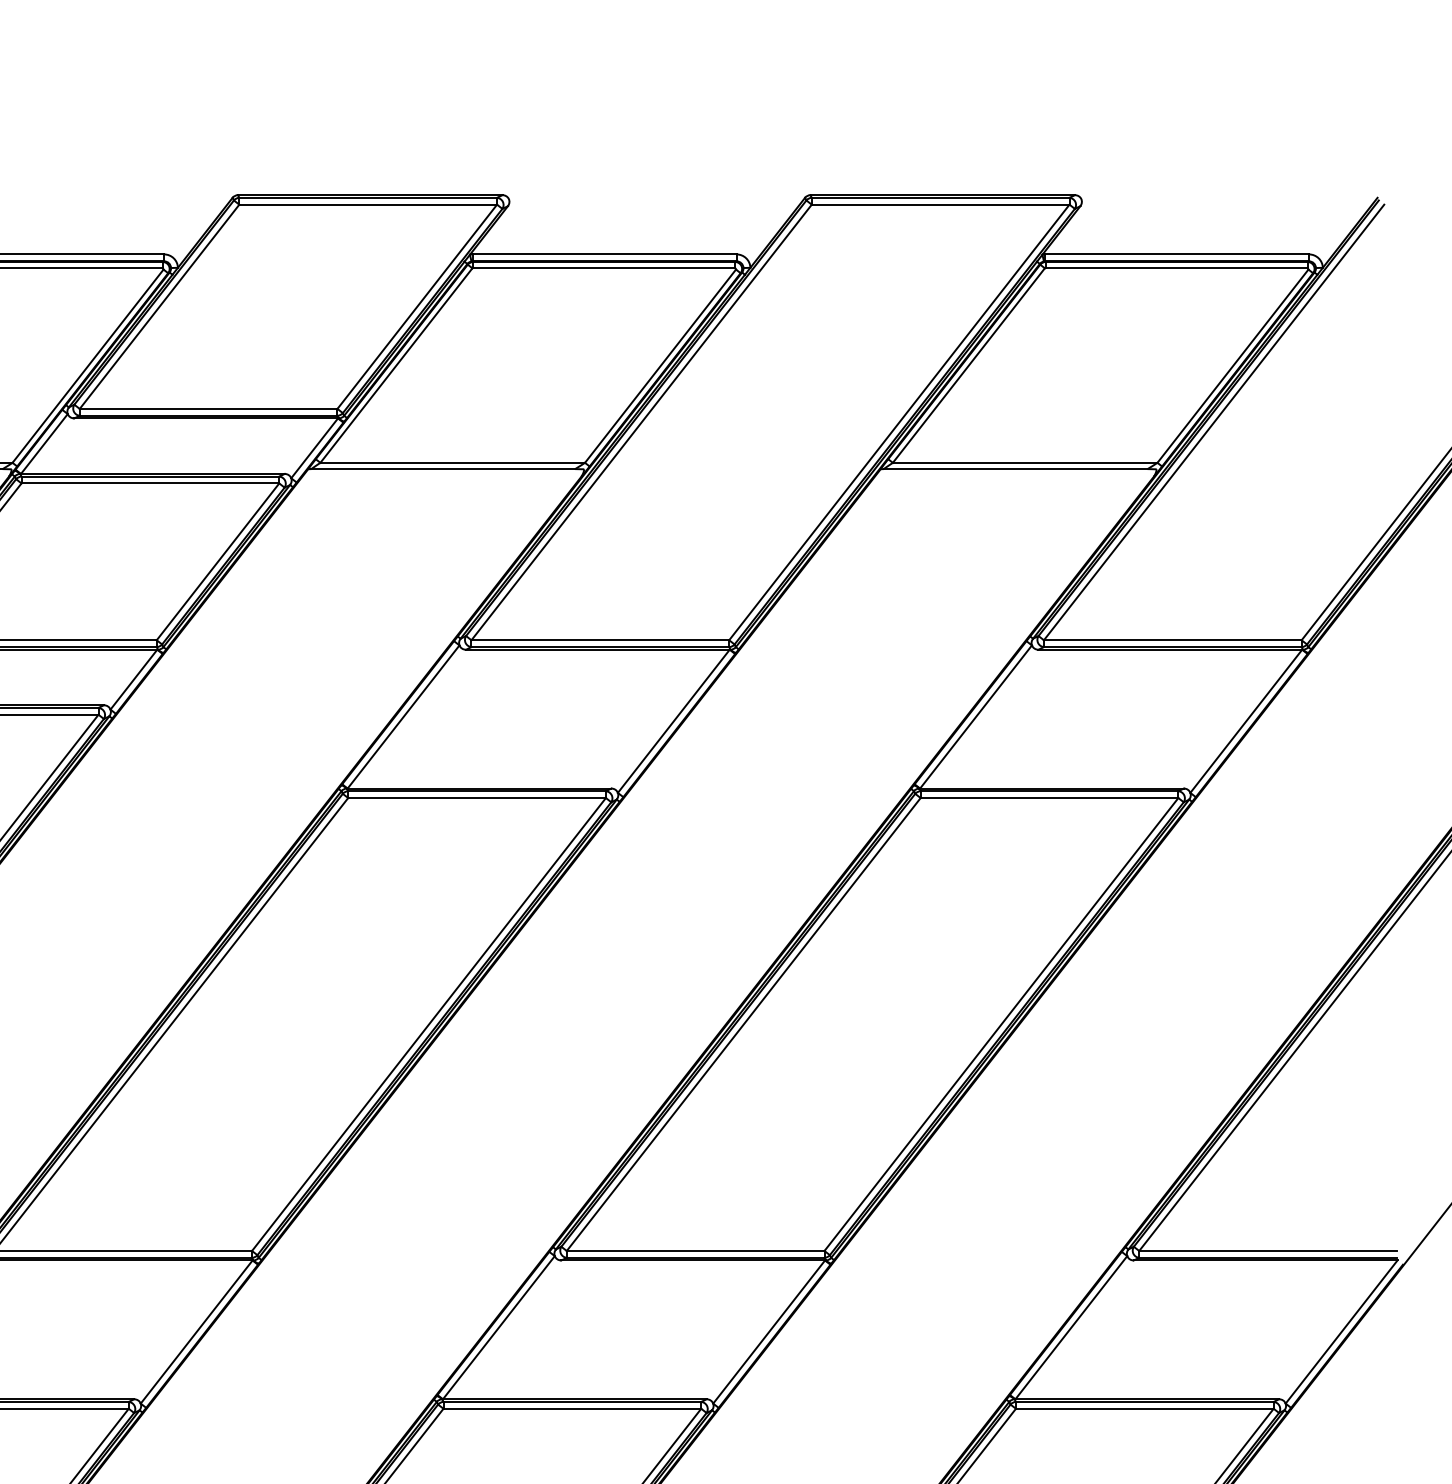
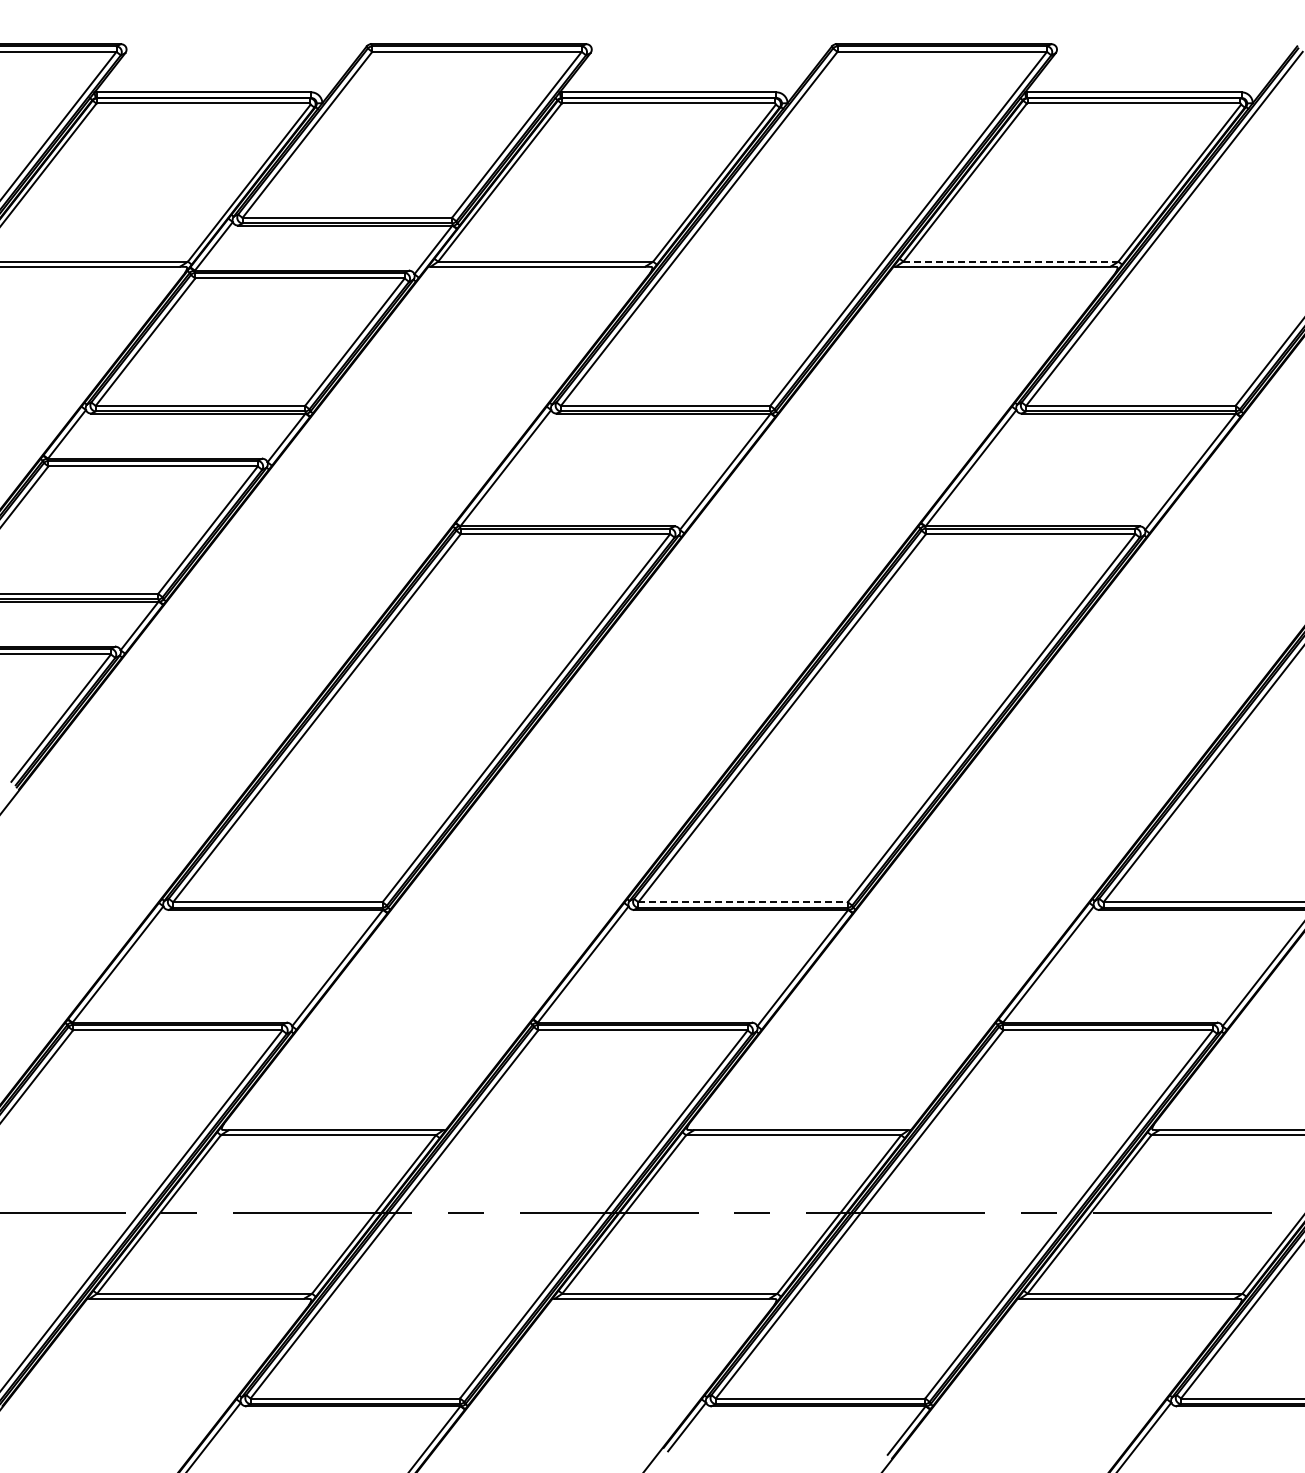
line: (1024, 462) -> (1010, 261), solid -> dashed
line: (696, 1251) -> (743, 902), solid -> dashed

